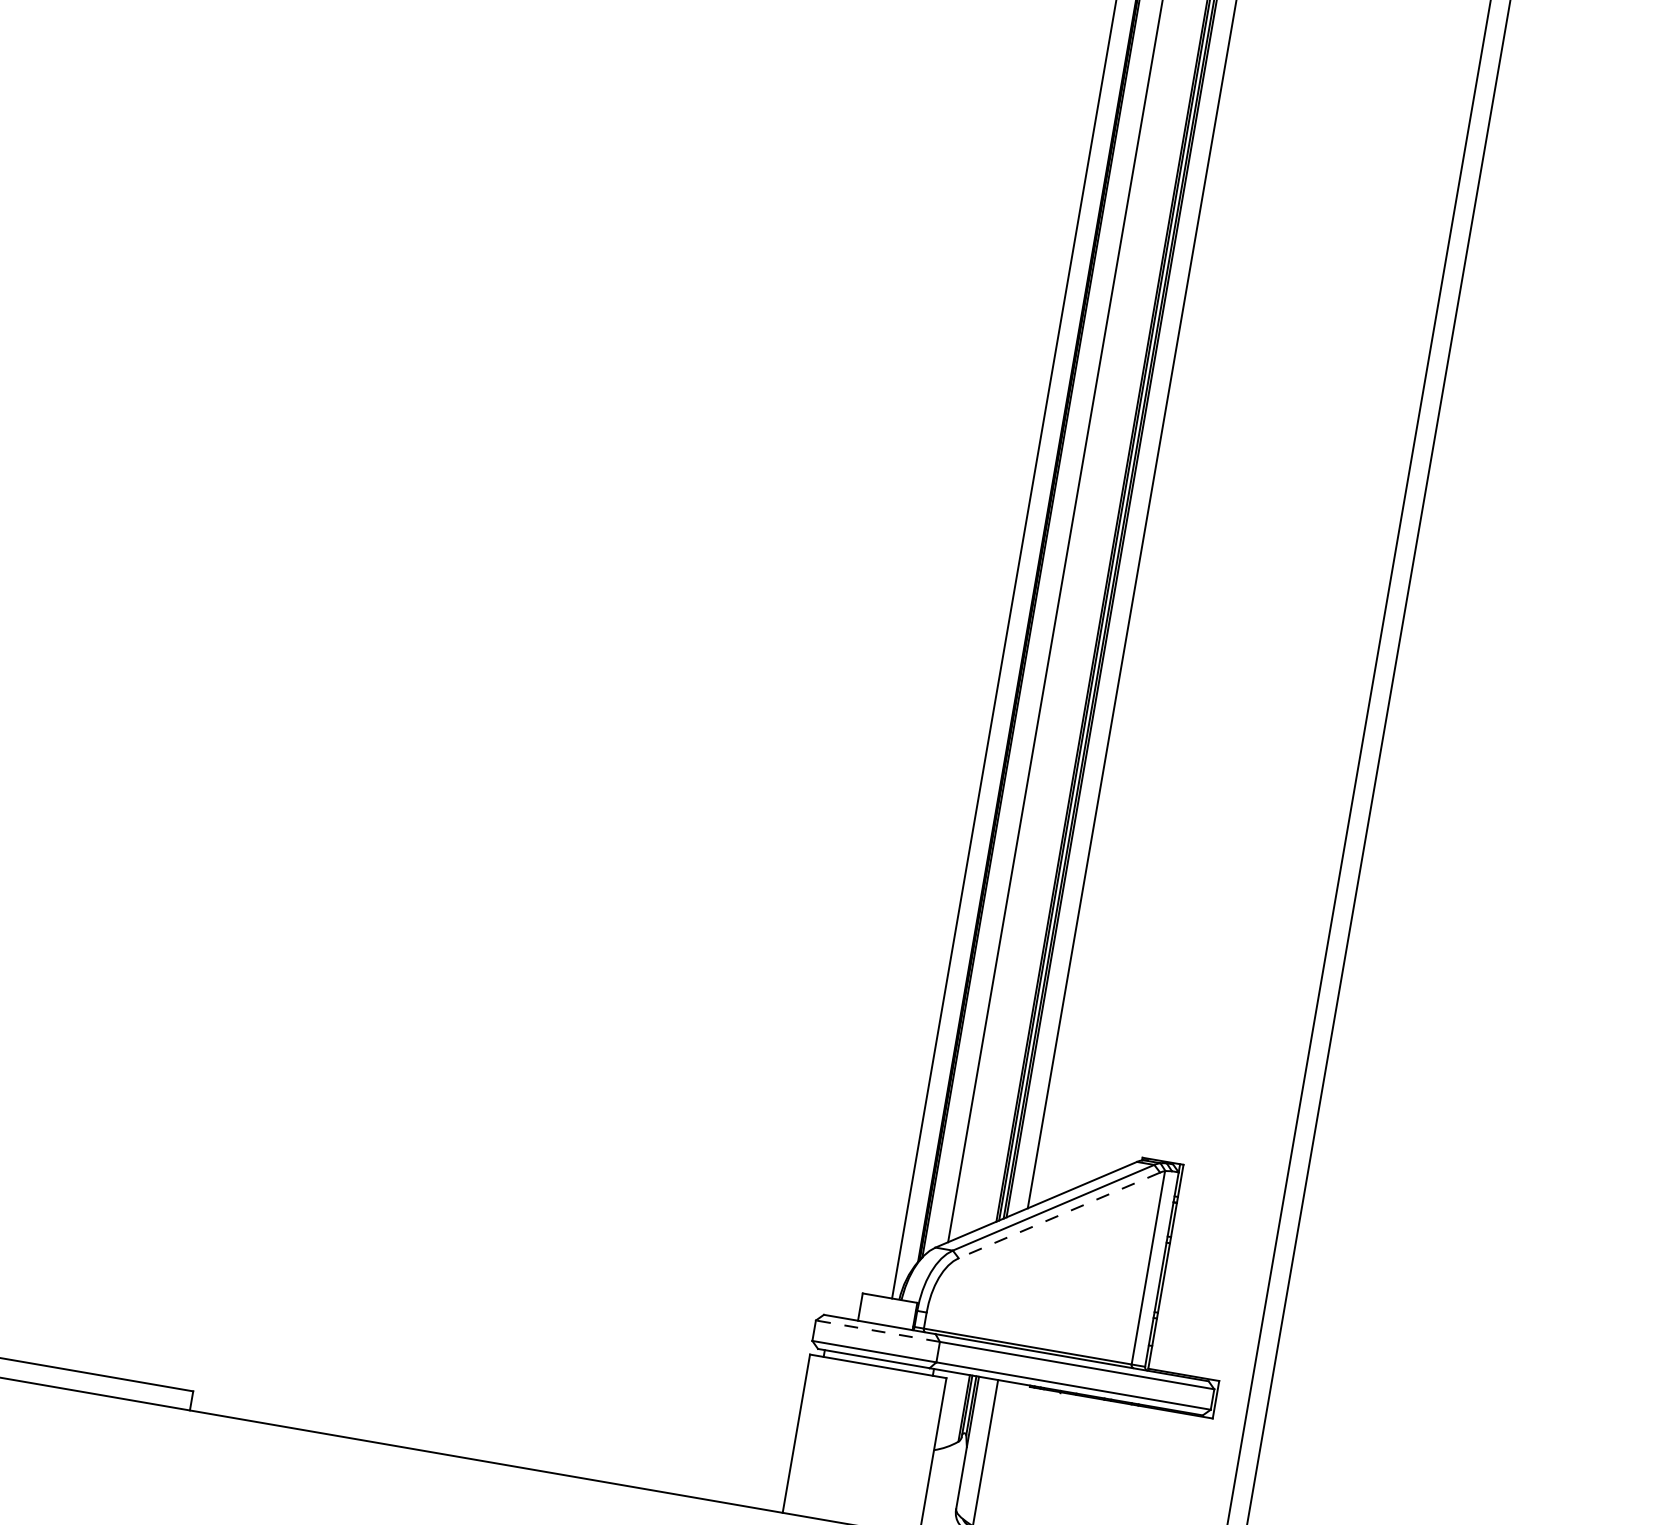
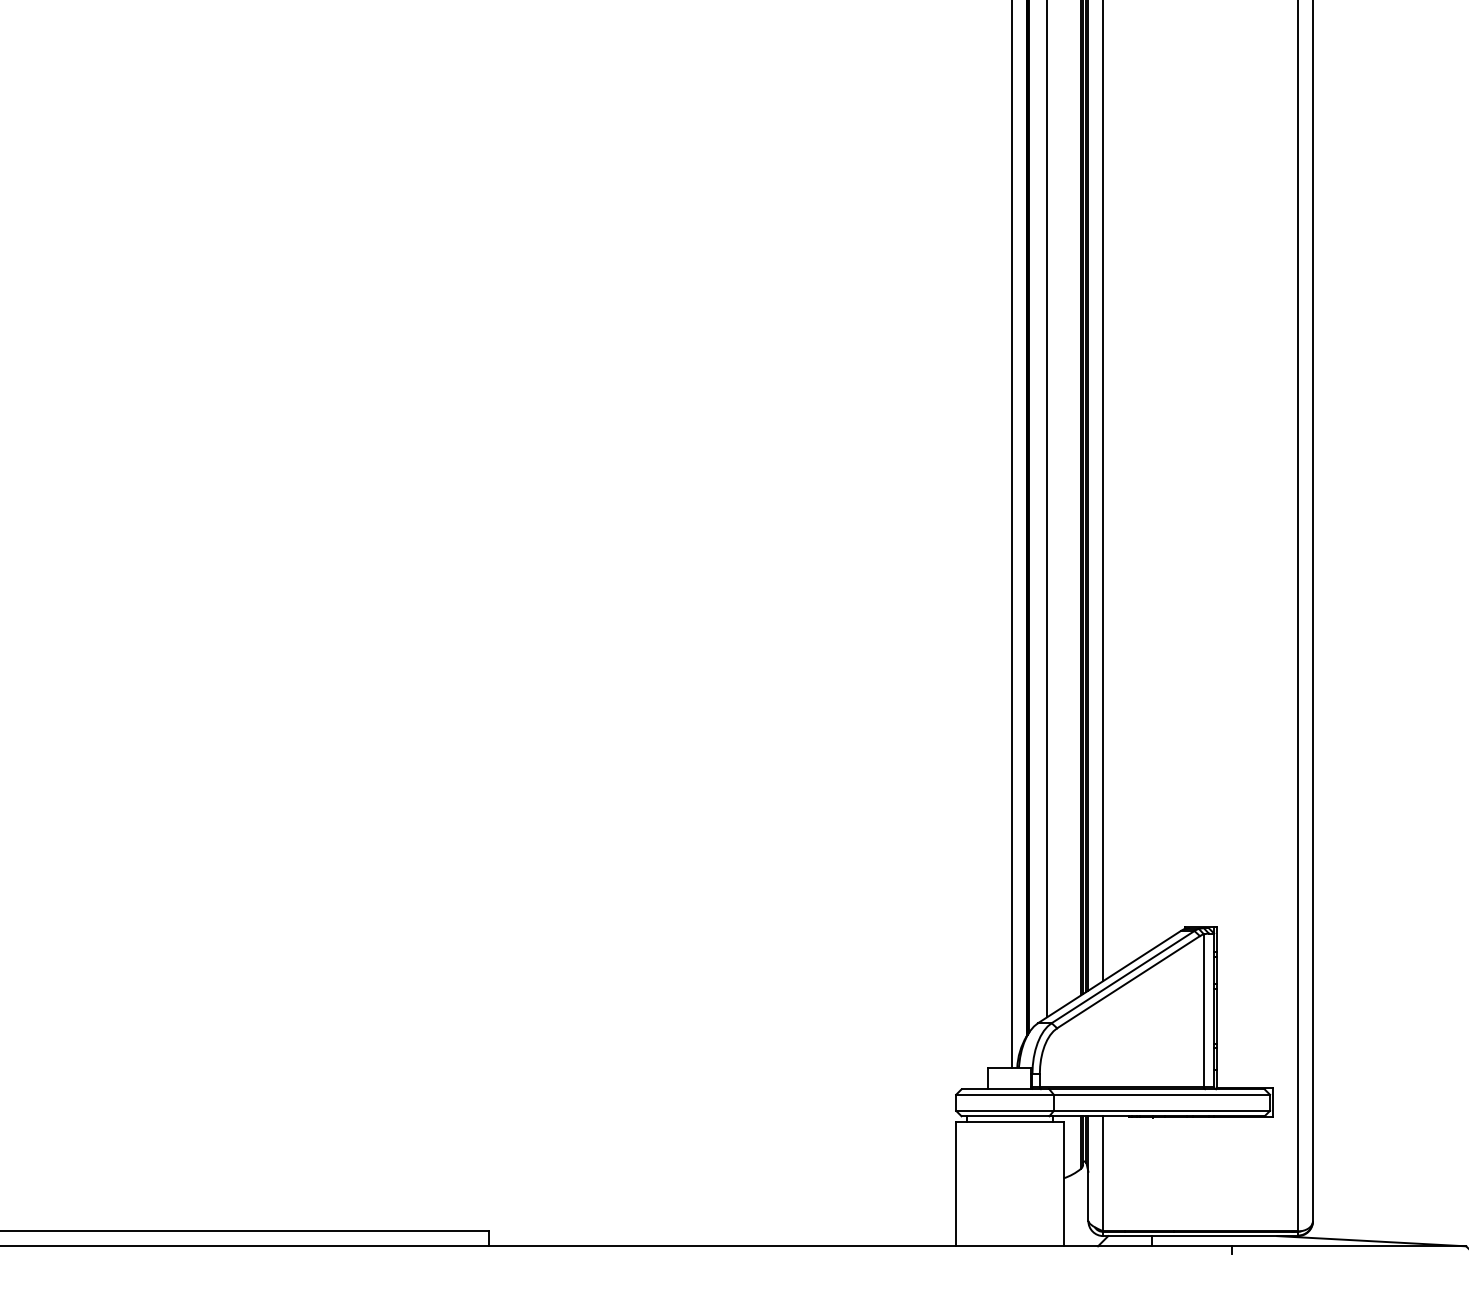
line: (1059, 1215) -> (1128, 982), dashed -> solid
line: (878, 1330) -> (1005, 1094), dashed -> solid

